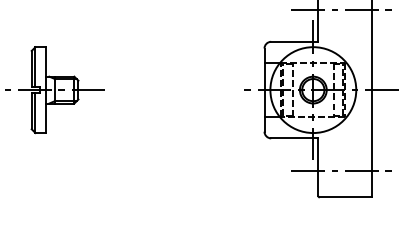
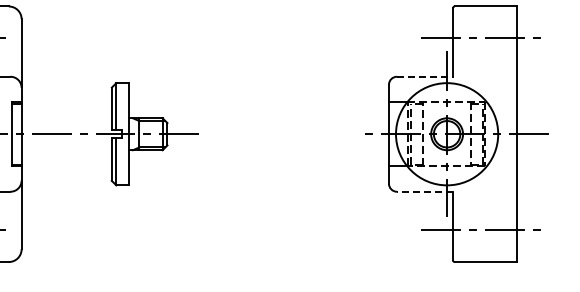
line: (294, 41) -> (424, 76), solid -> dashed
line: (294, 138) -> (424, 191), solid -> dashed

